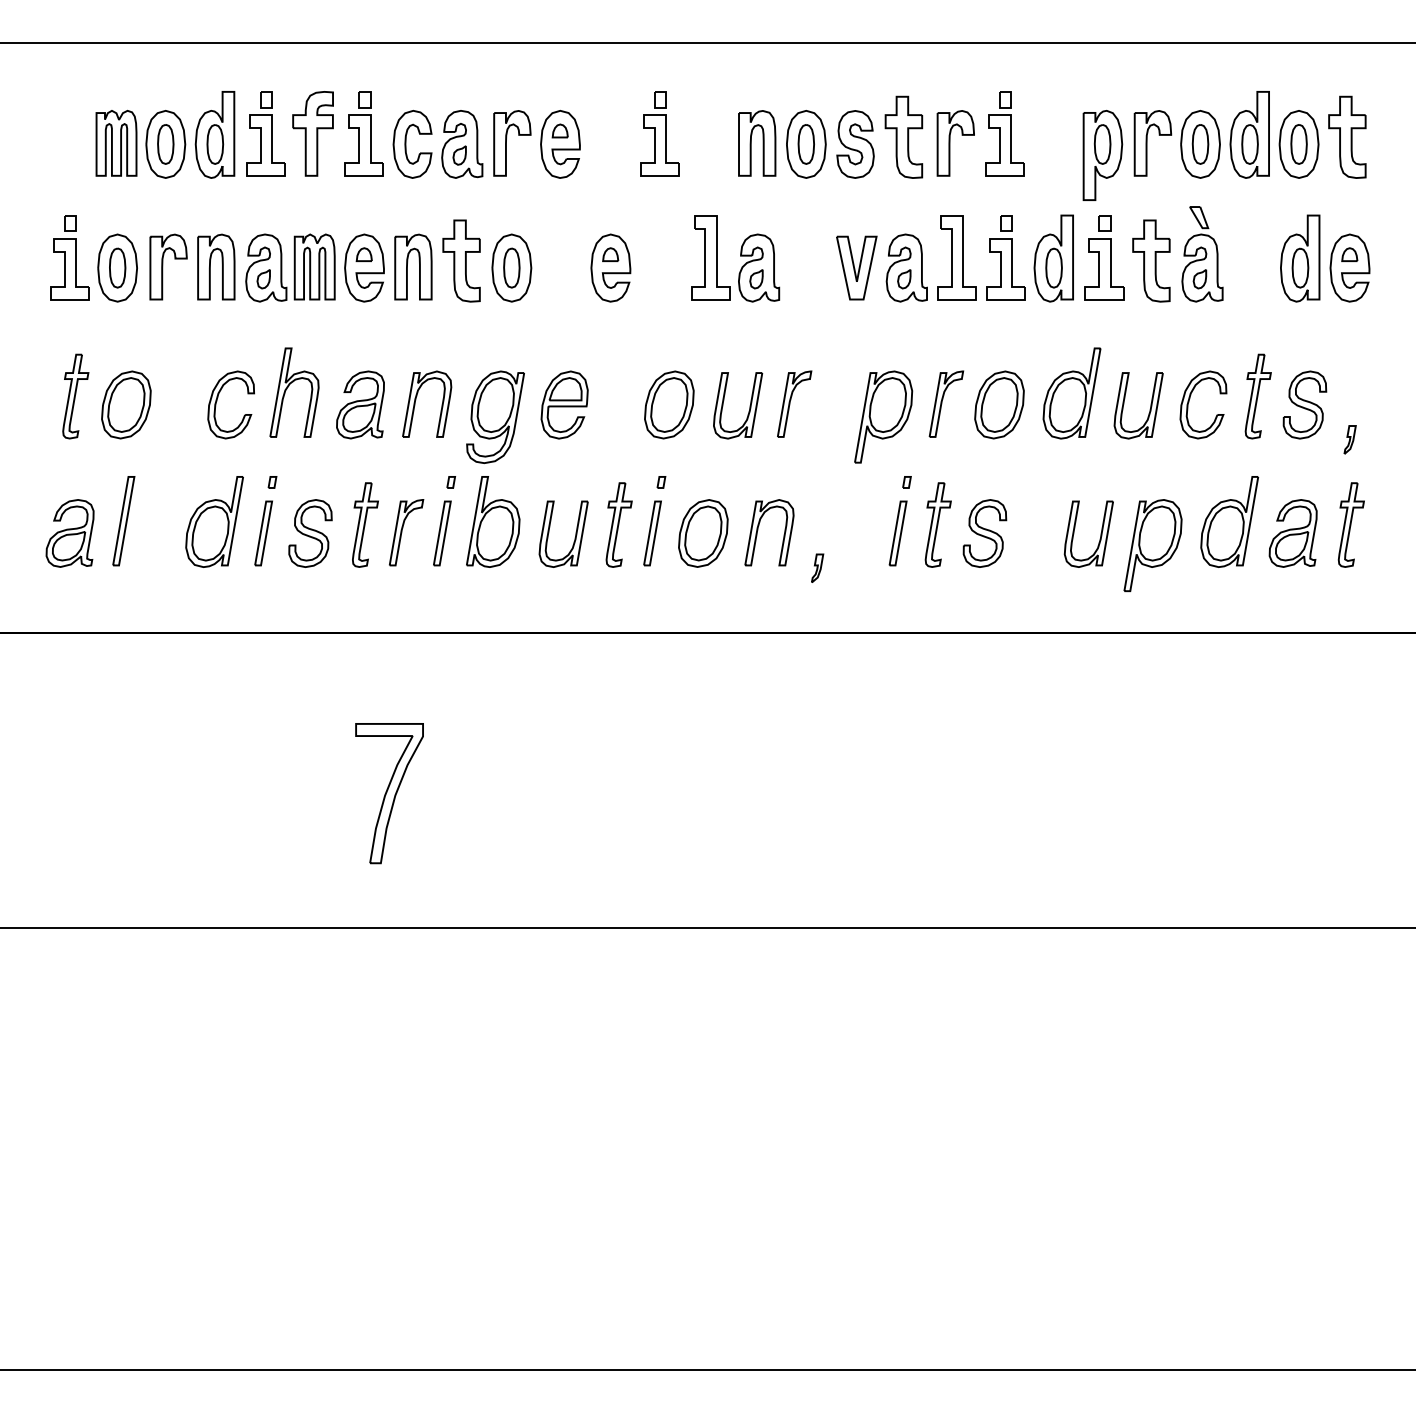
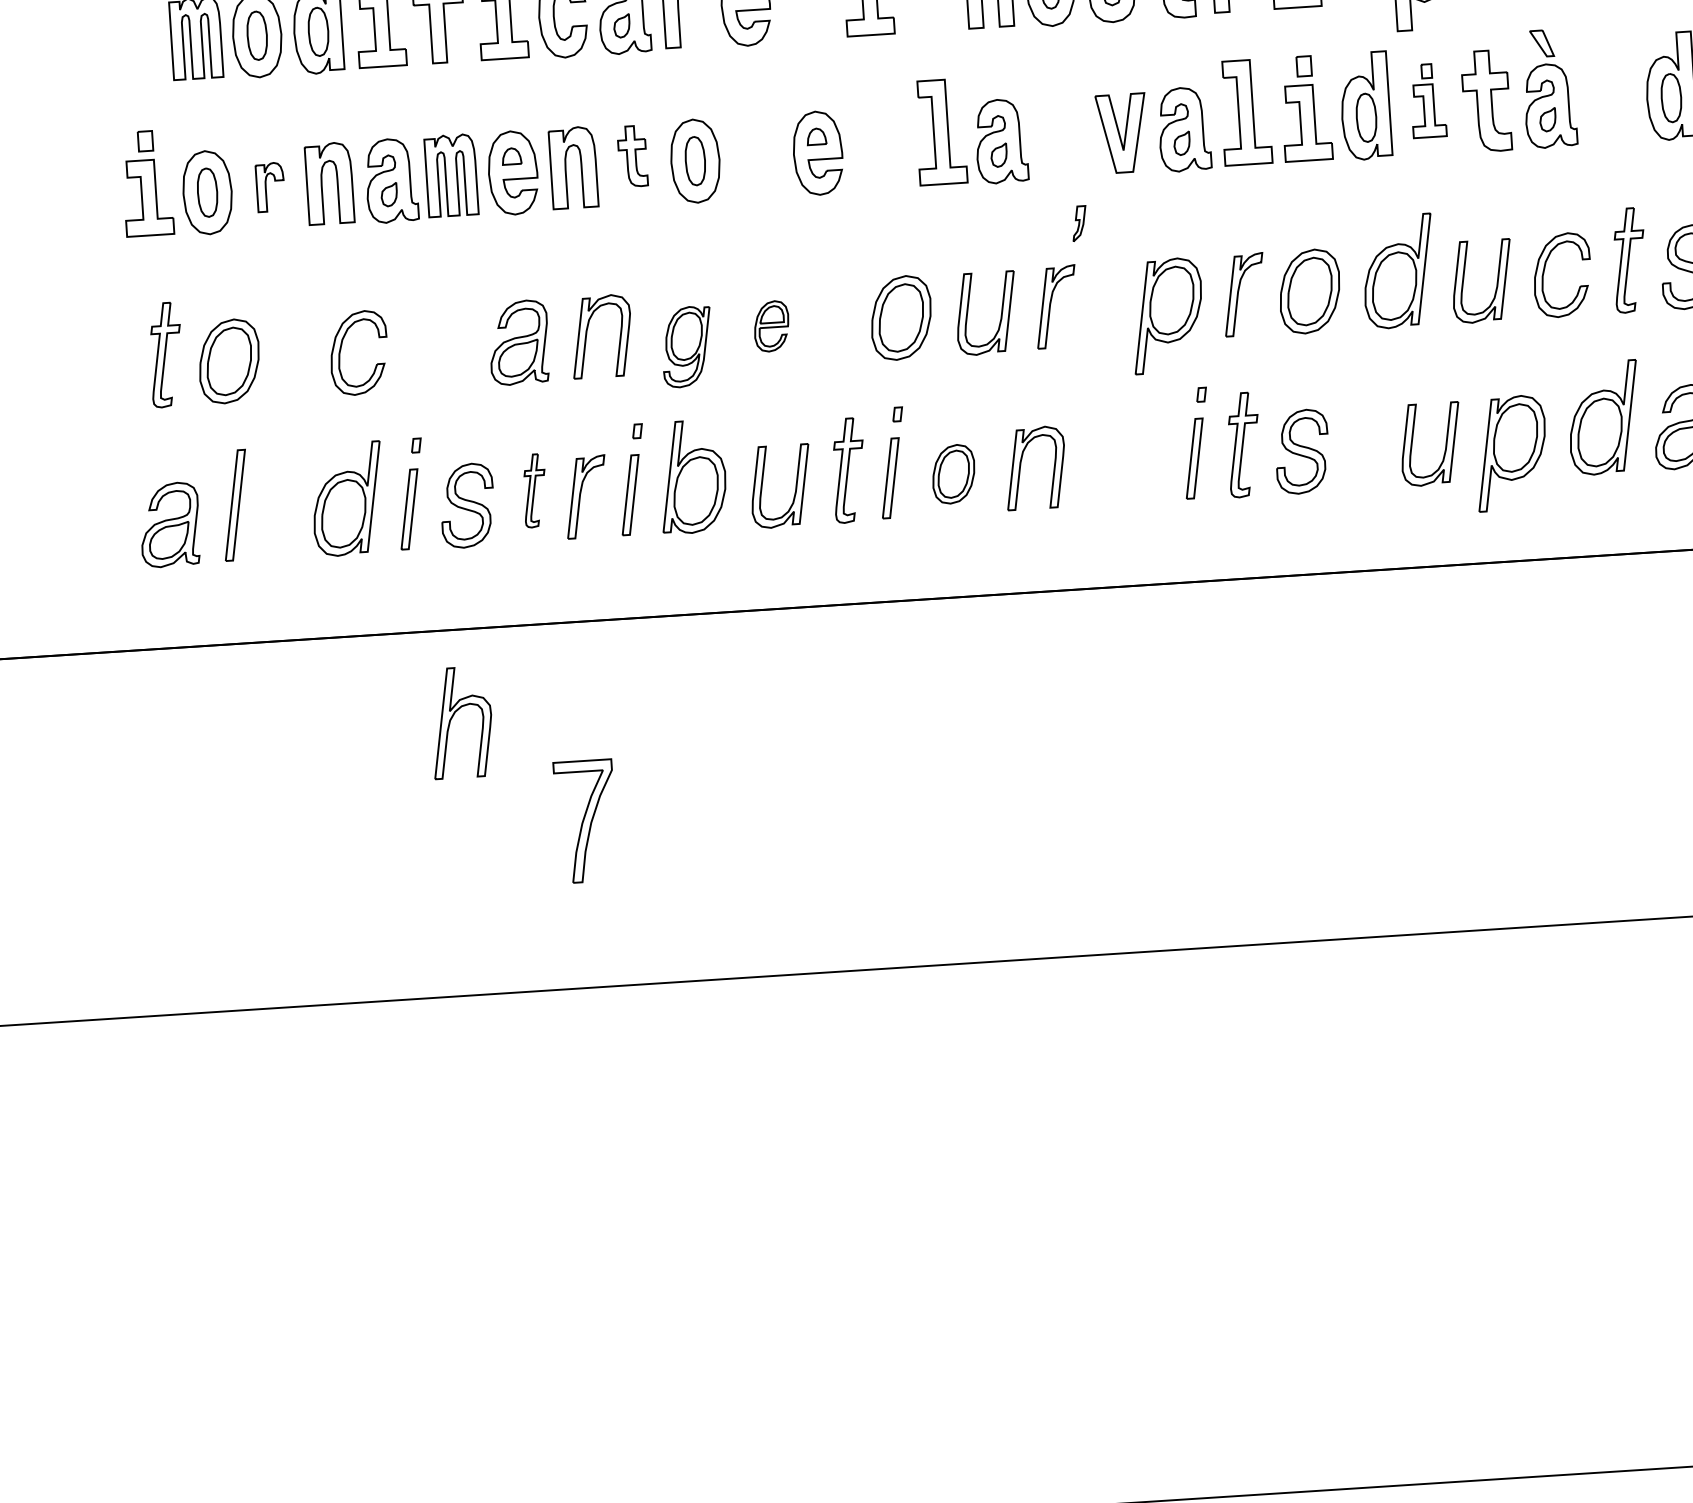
part: (1104, 257) -> (1428, 100), size x0.7
part: (461, 260) -> (632, 155), size x0.6
part: (168, 266) -> (270, 186), size x0.6
part: (287, 389) -> (452, 719), moved
part: (564, 404) -> (771, 325), size x0.6
part: (495, 416) -> (687, 346), size x0.7
part: (365, 524) -> (534, 490), size x0.7
part: (703, 533) -> (953, 474), size x0.7
part: (817, 567) -> (1079, 222), moved
part: (389, 793) -> (586, 821), size x0.7

